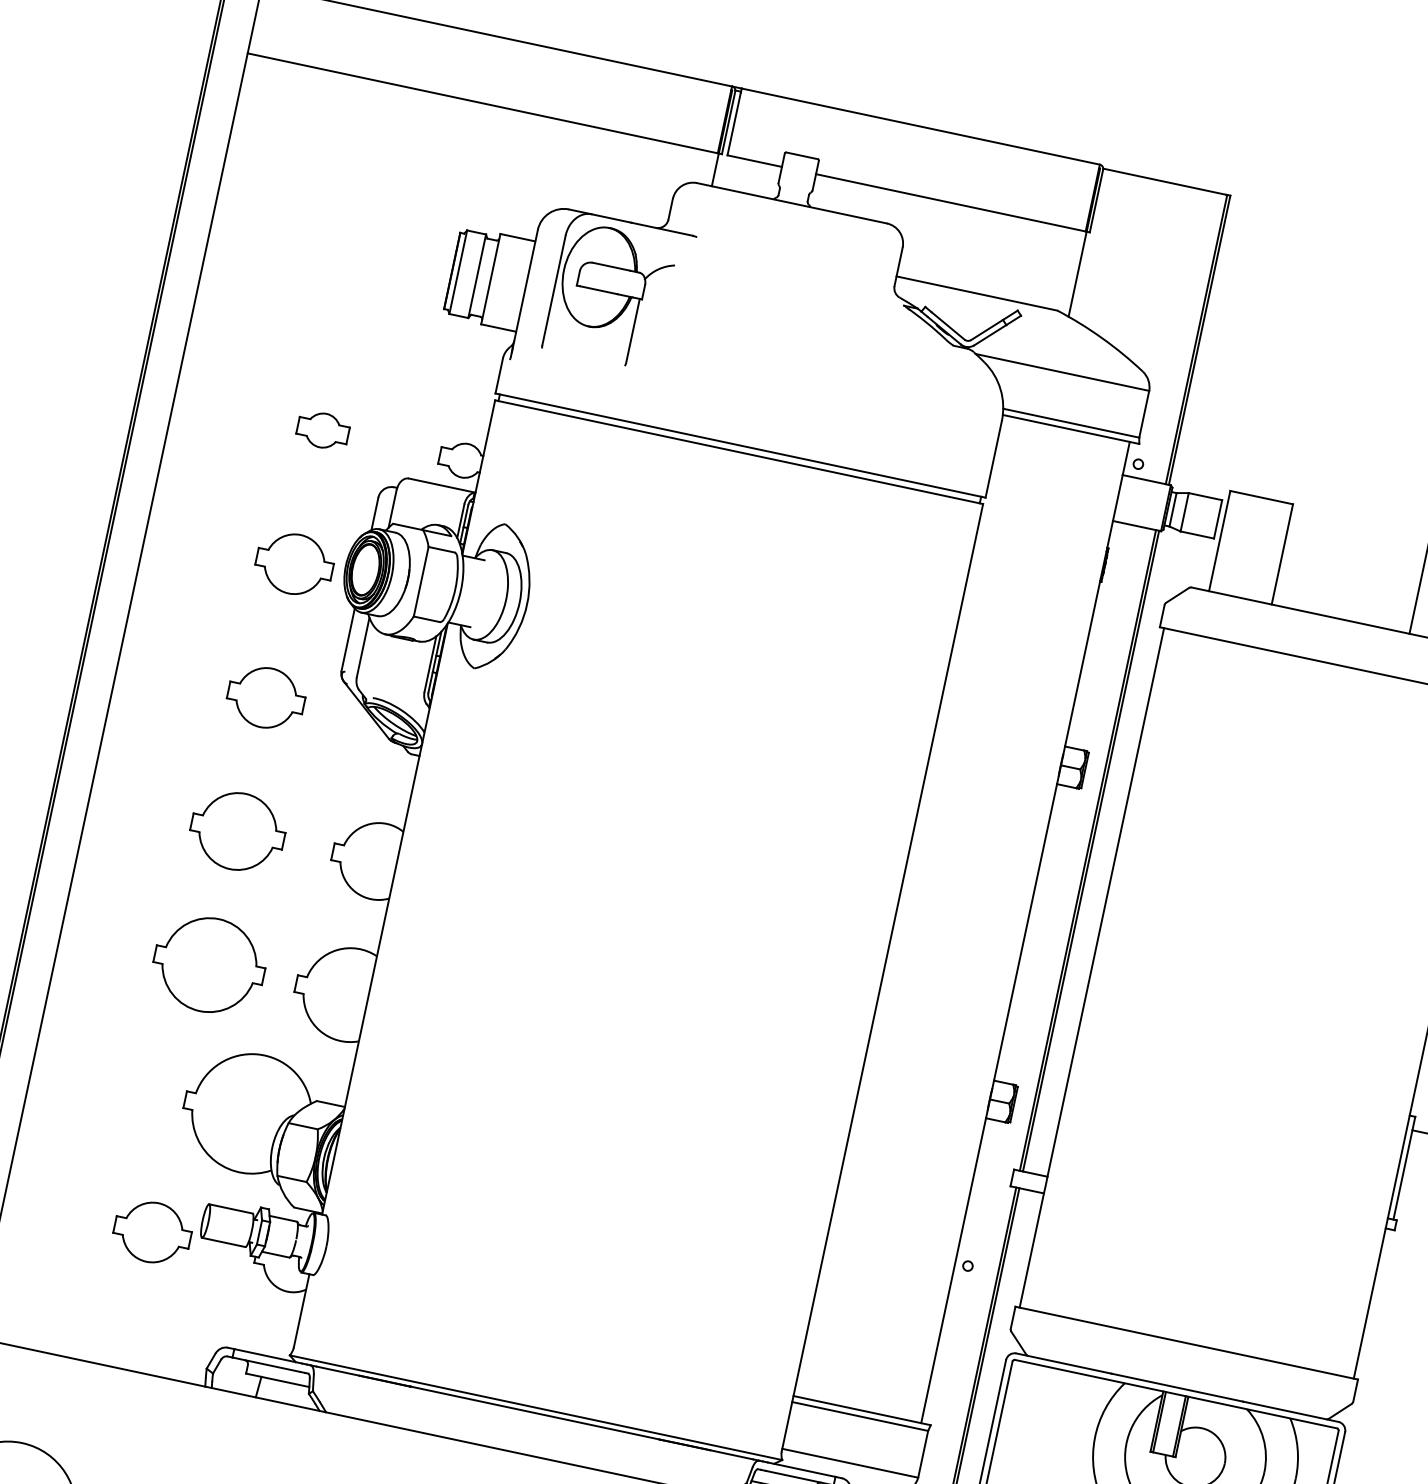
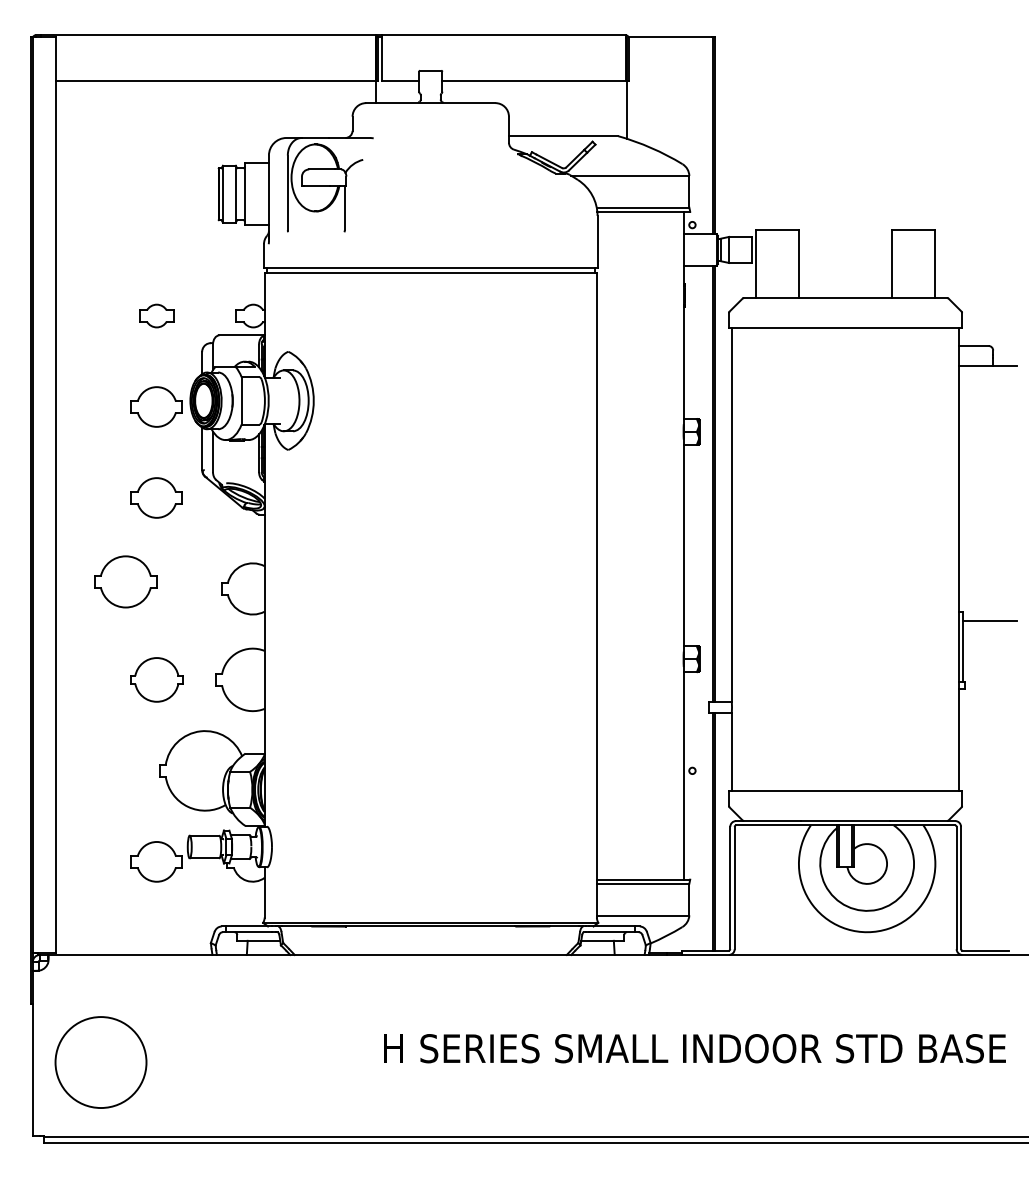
part: (237, 830) -> (125, 581), moved
part: (209, 964) -> (156, 679), size x0.7

